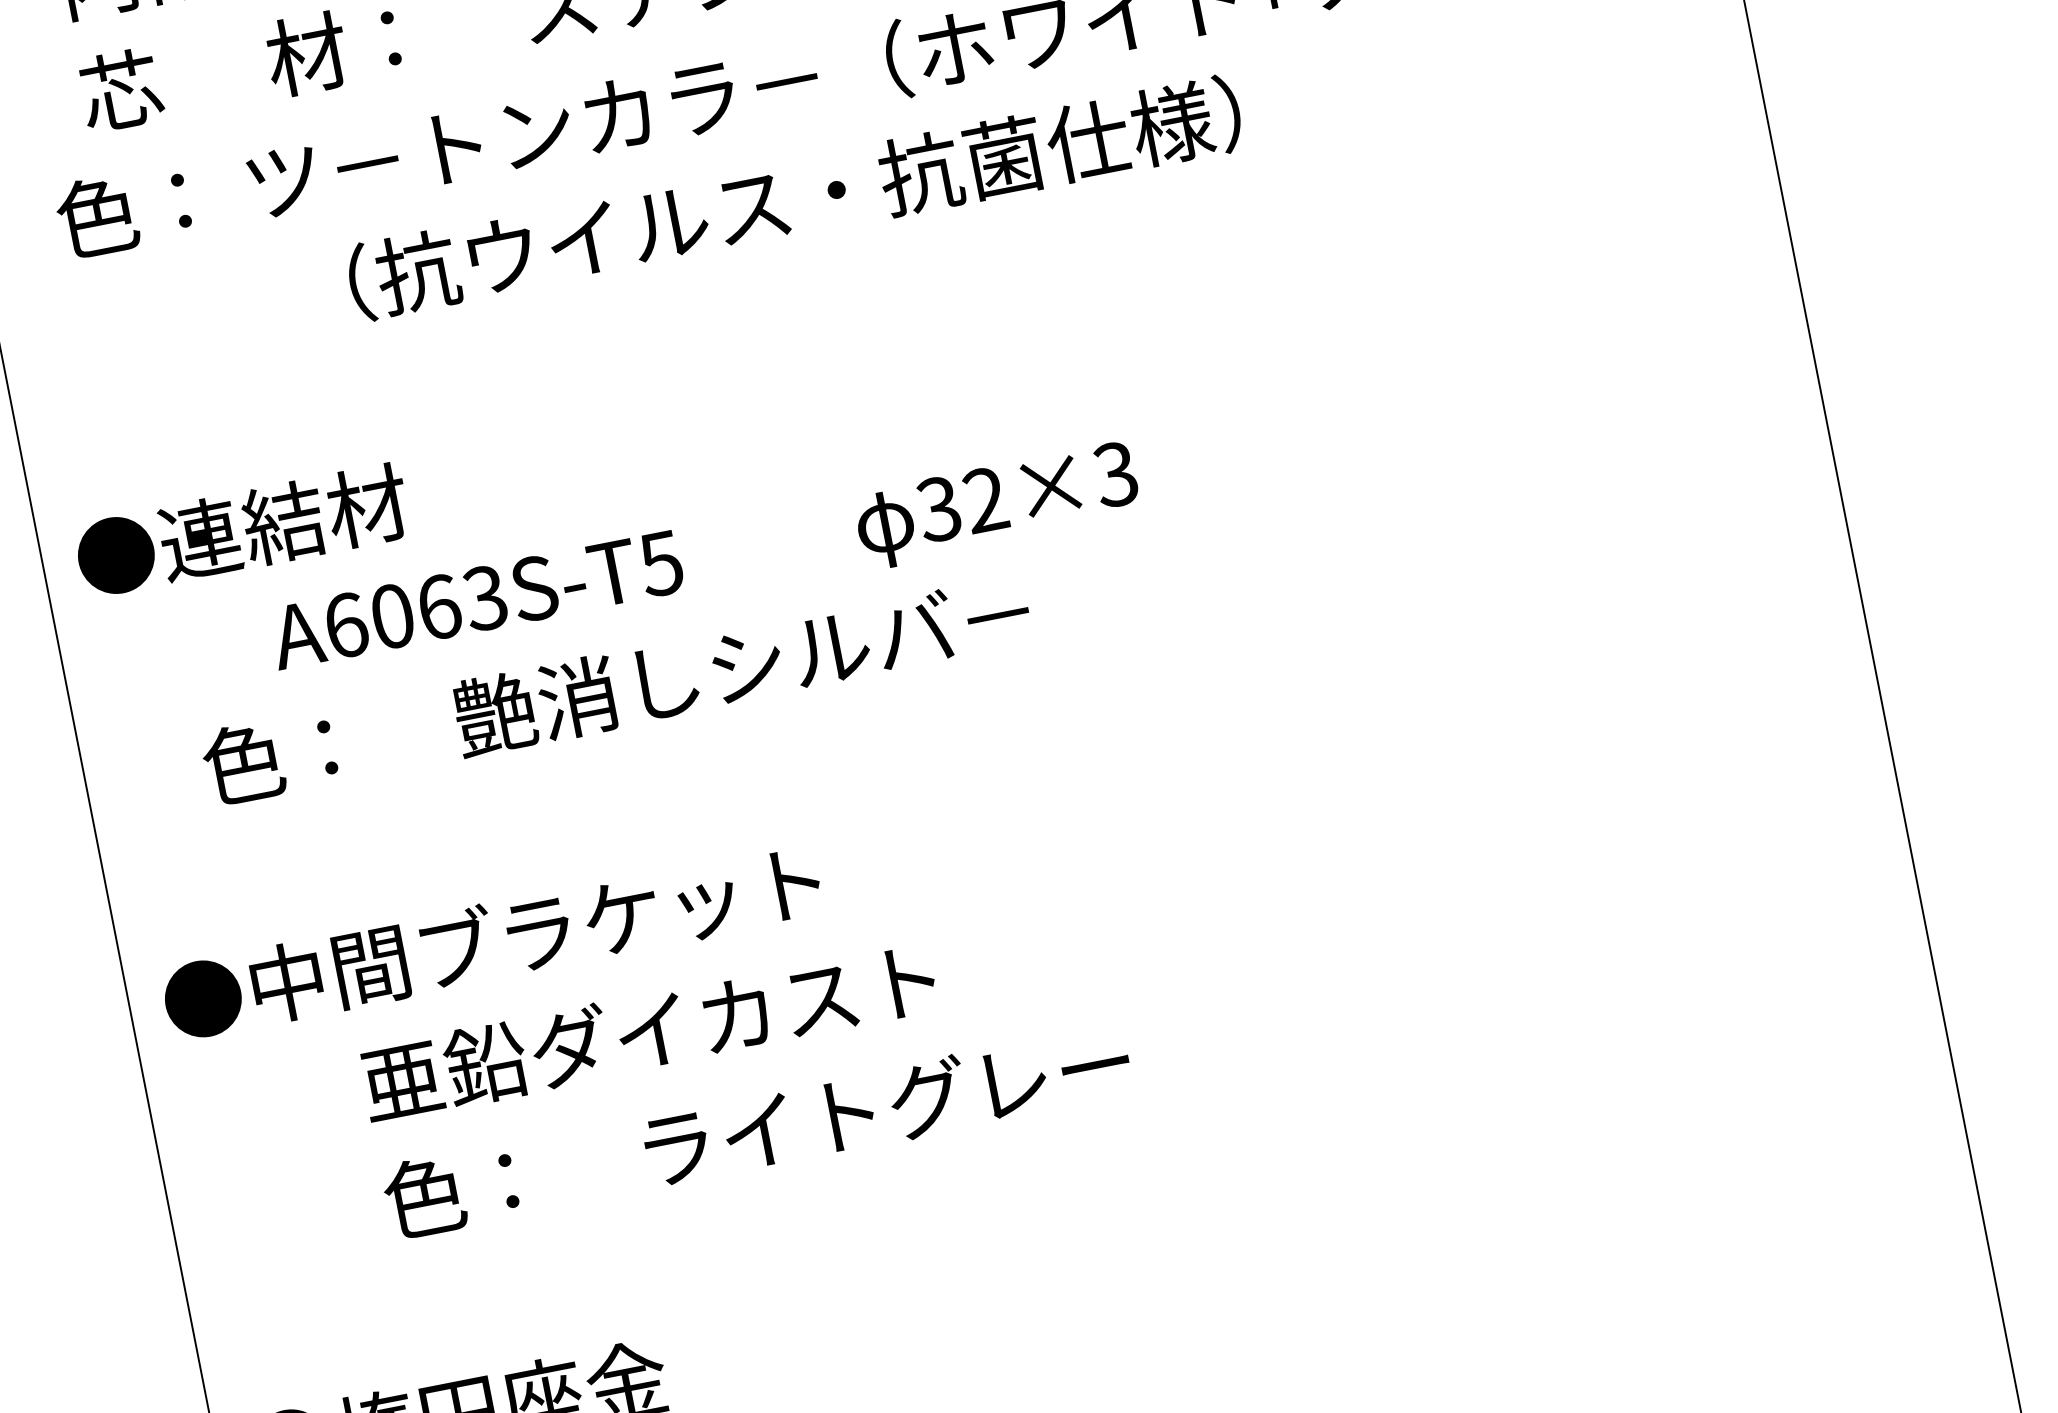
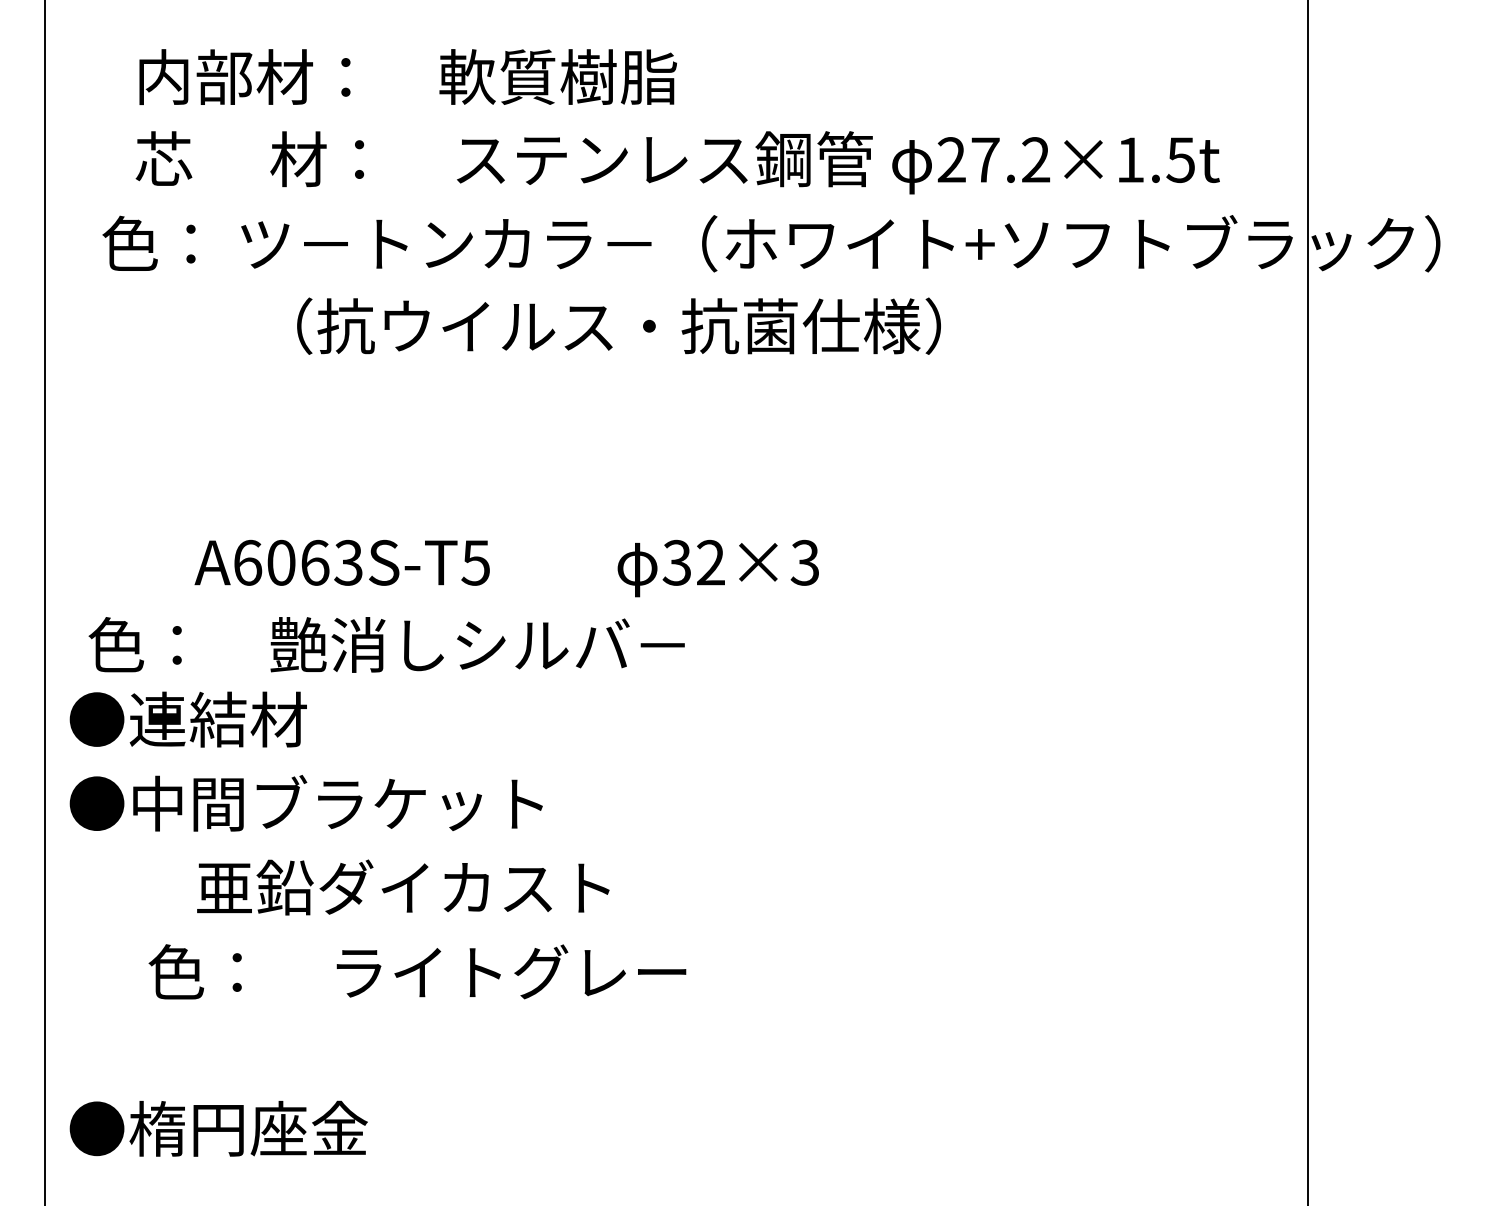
text: (241, 530) -> (187, 719), moved
text: (616, 689) -> (386, 644), moved
text: (757, 1130) -> (417, 971), moved

